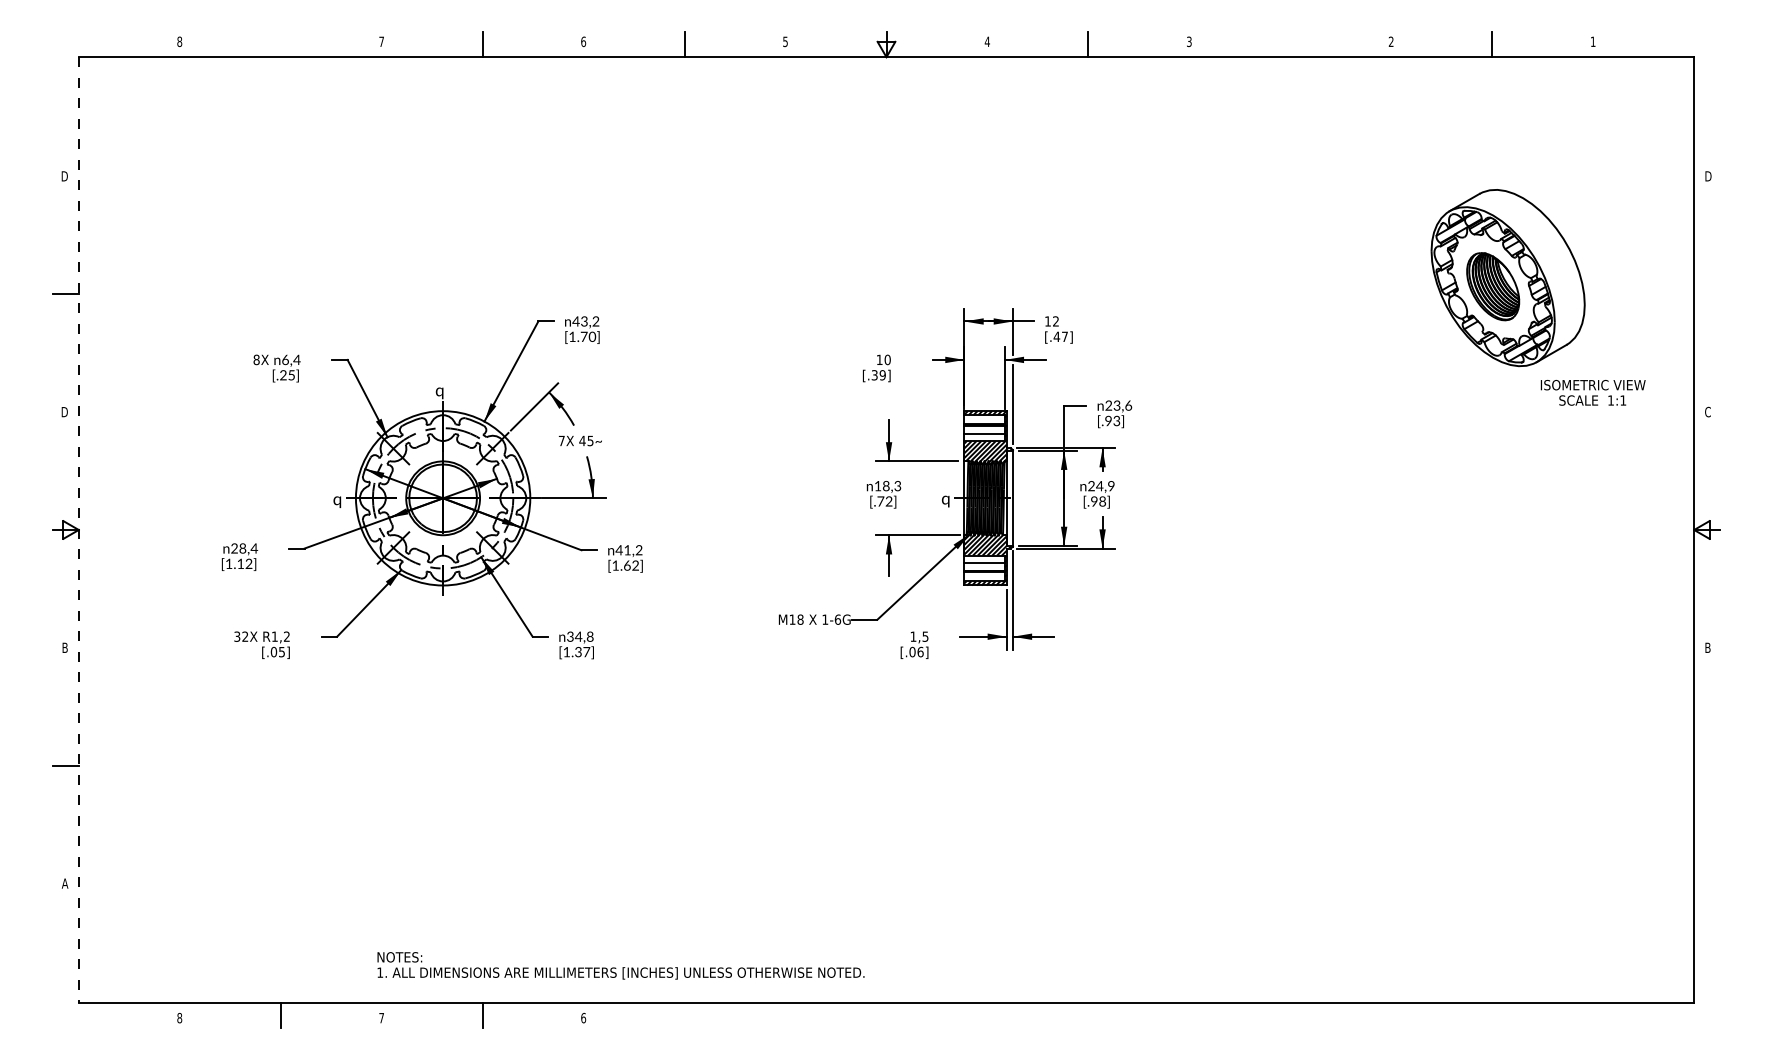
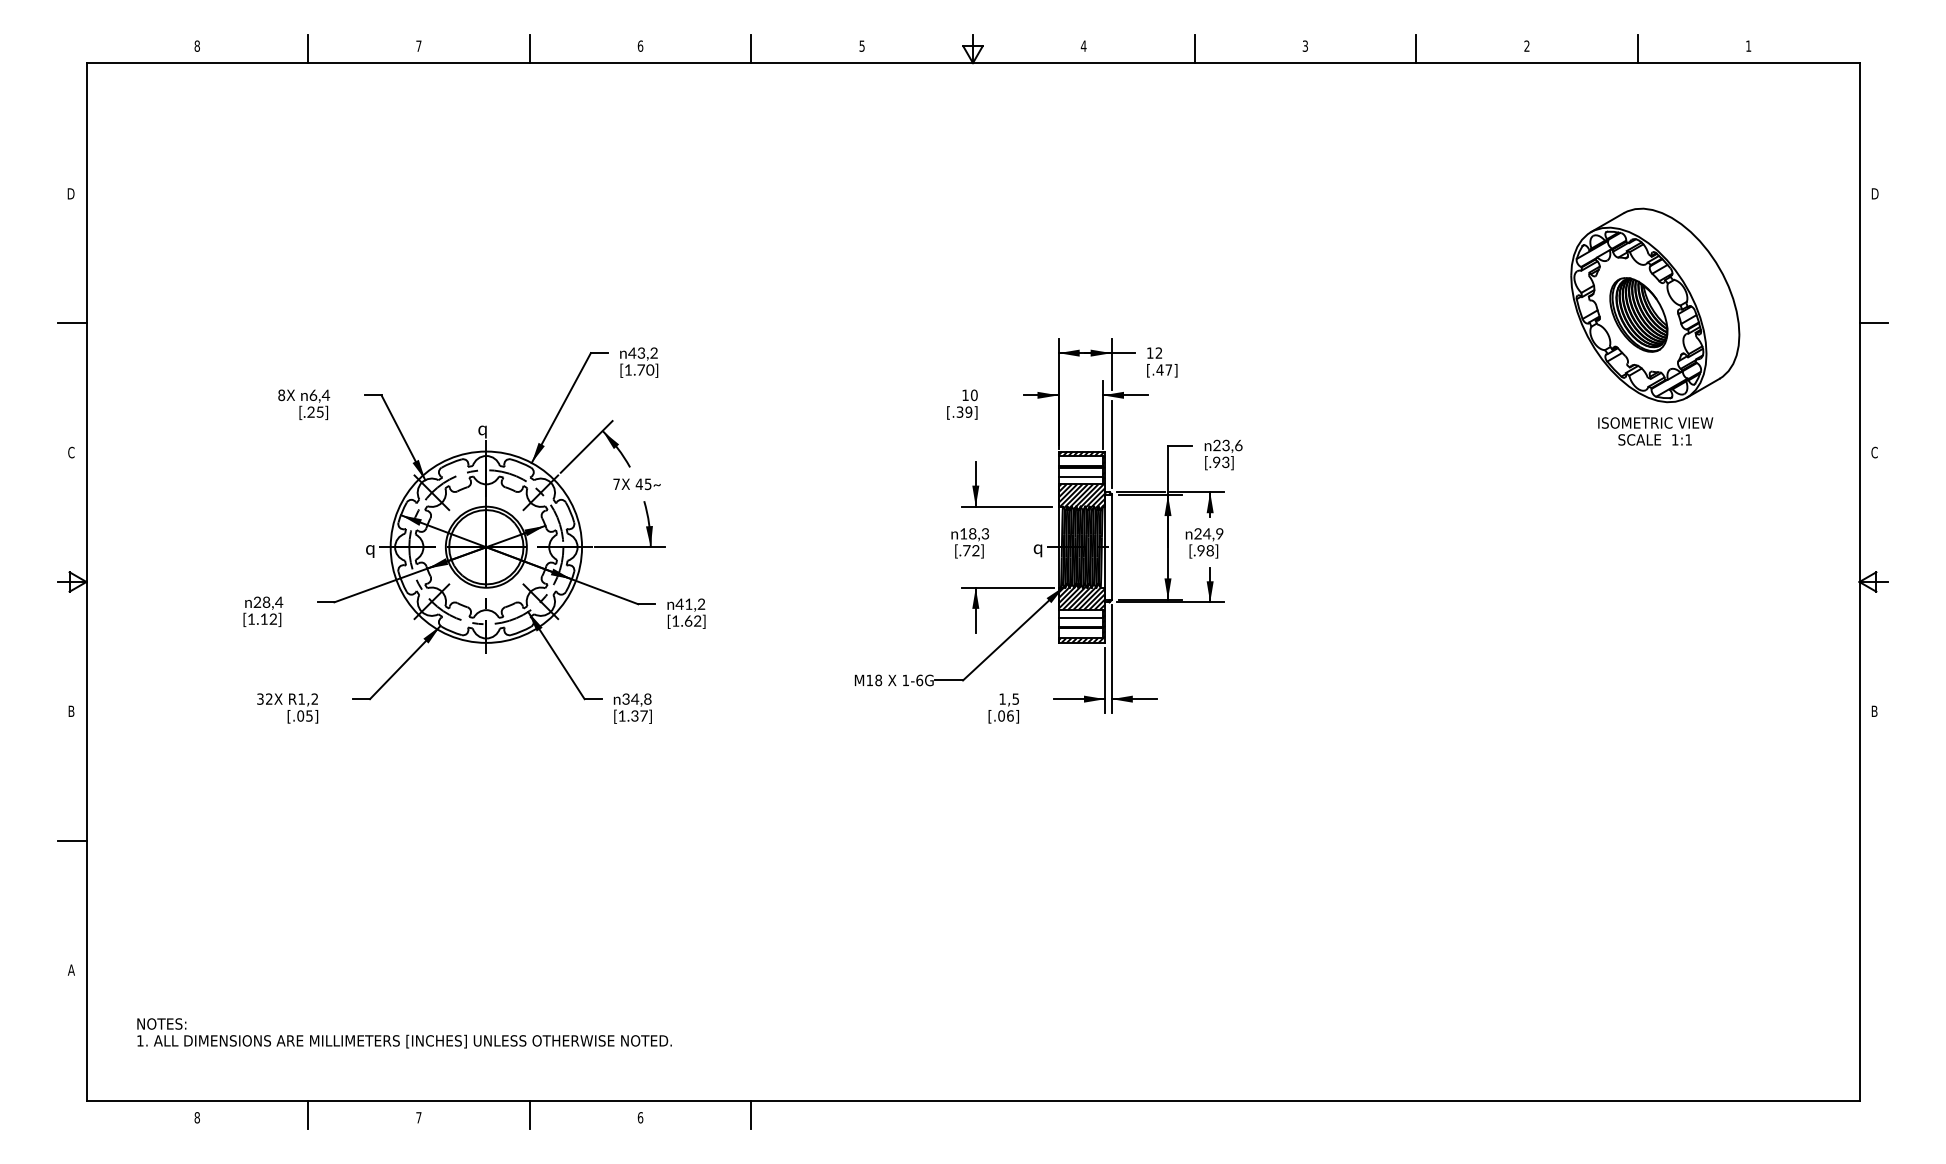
line: (281, 43) -> (308, 48), added
line: (1290, 43) -> (1416, 48), added
line: (1706, 294) -> (1873, 323), added
text: (1593, 392) -> (1655, 431), moved
text: (64, 412) -> (70, 452), D -> C
line: (78, 530) -> (86, 582), dashed -> solid
text: (620, 965) -> (404, 1033), moved
line: (684, 1015) -> (751, 1114), added

